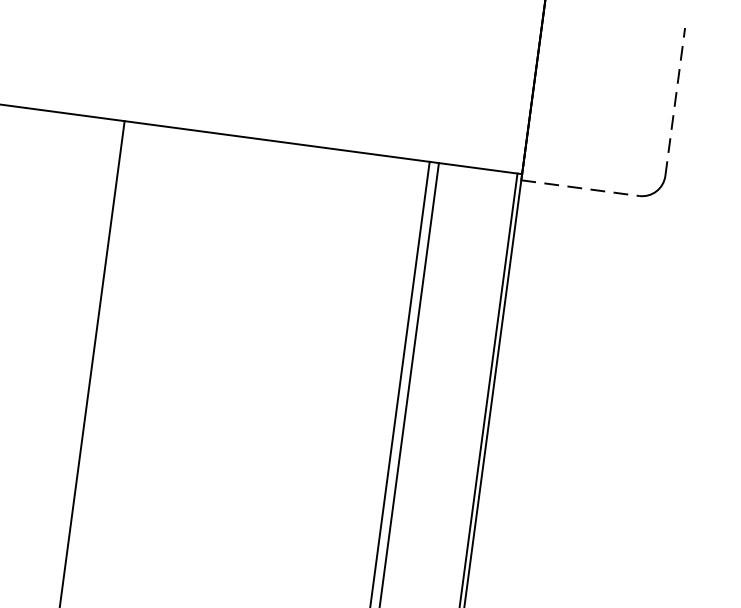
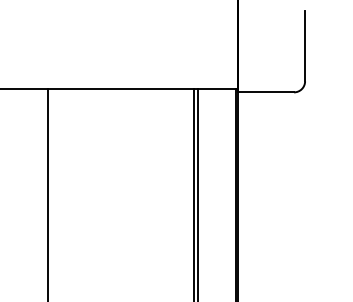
line: (676, 100) -> (305, 45), dashed -> solid
line: (581, 188) -> (266, 92), dashed -> solid

